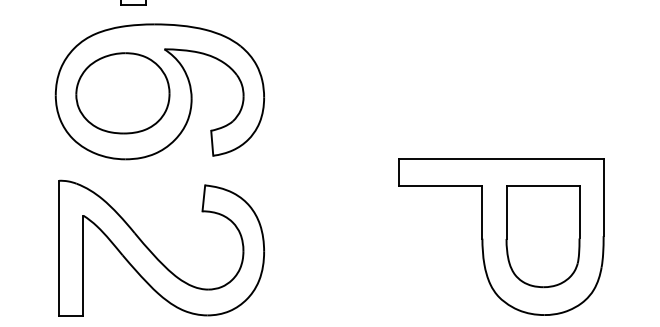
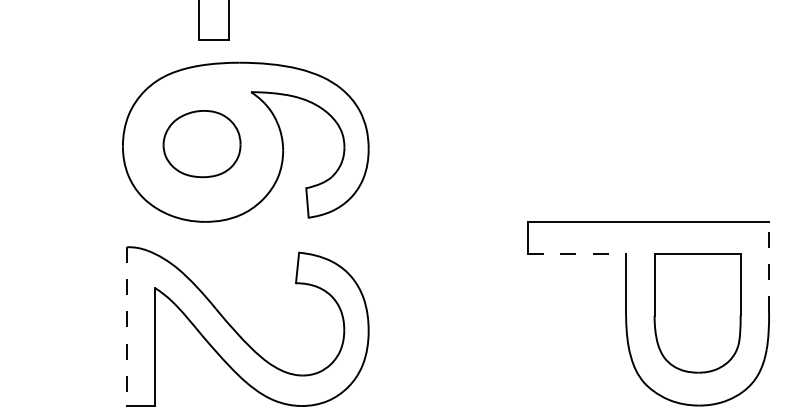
part: (122, 92) -> (201, 143), size x0.7
line: (441, 186) -> (577, 253), solid -> dashed
line: (603, 197) -> (769, 266), solid -> dashed
line: (58, 248) -> (126, 326), solid -> dashed

